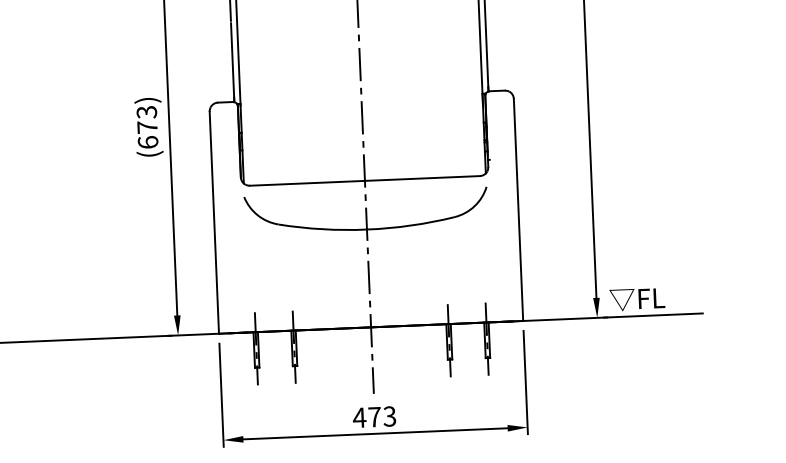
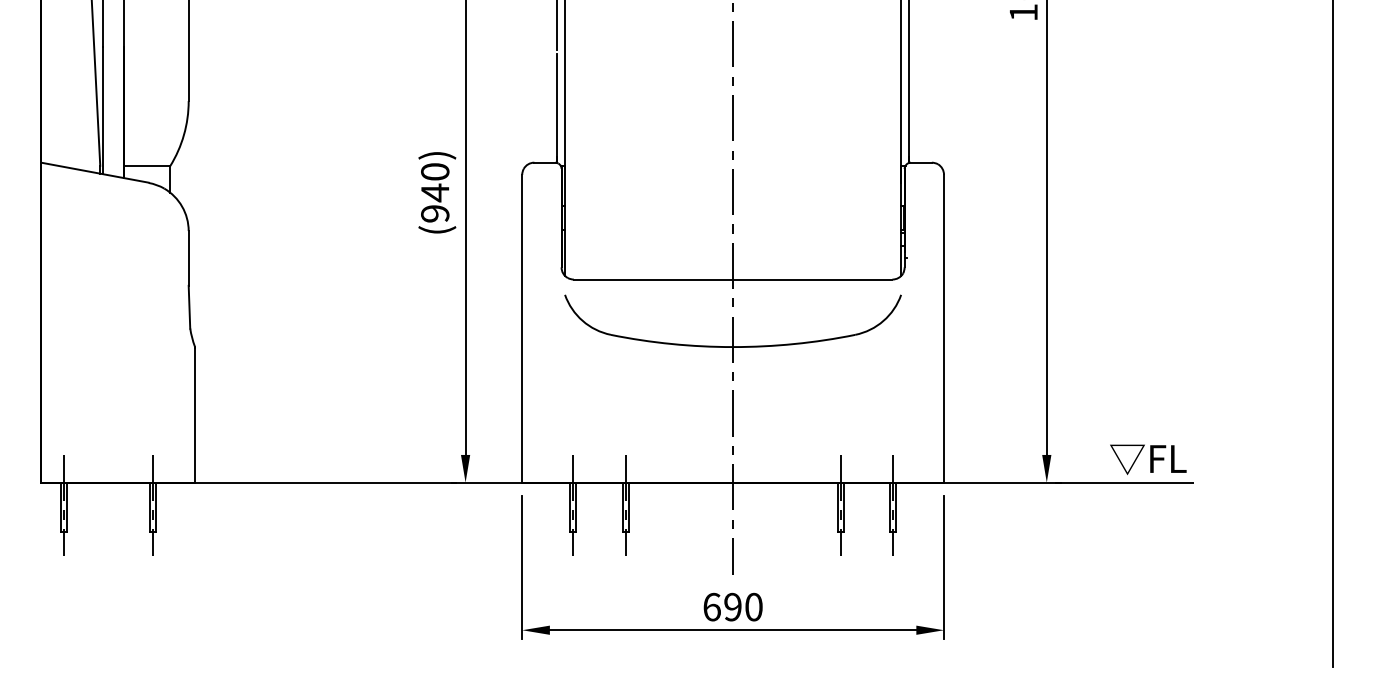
text: (147, 127) -> (435, 192), (673) -> (940)
text: (637, 299) -> (1148, 459), moved
text: (374, 416) -> (732, 606), 473 -> 690

